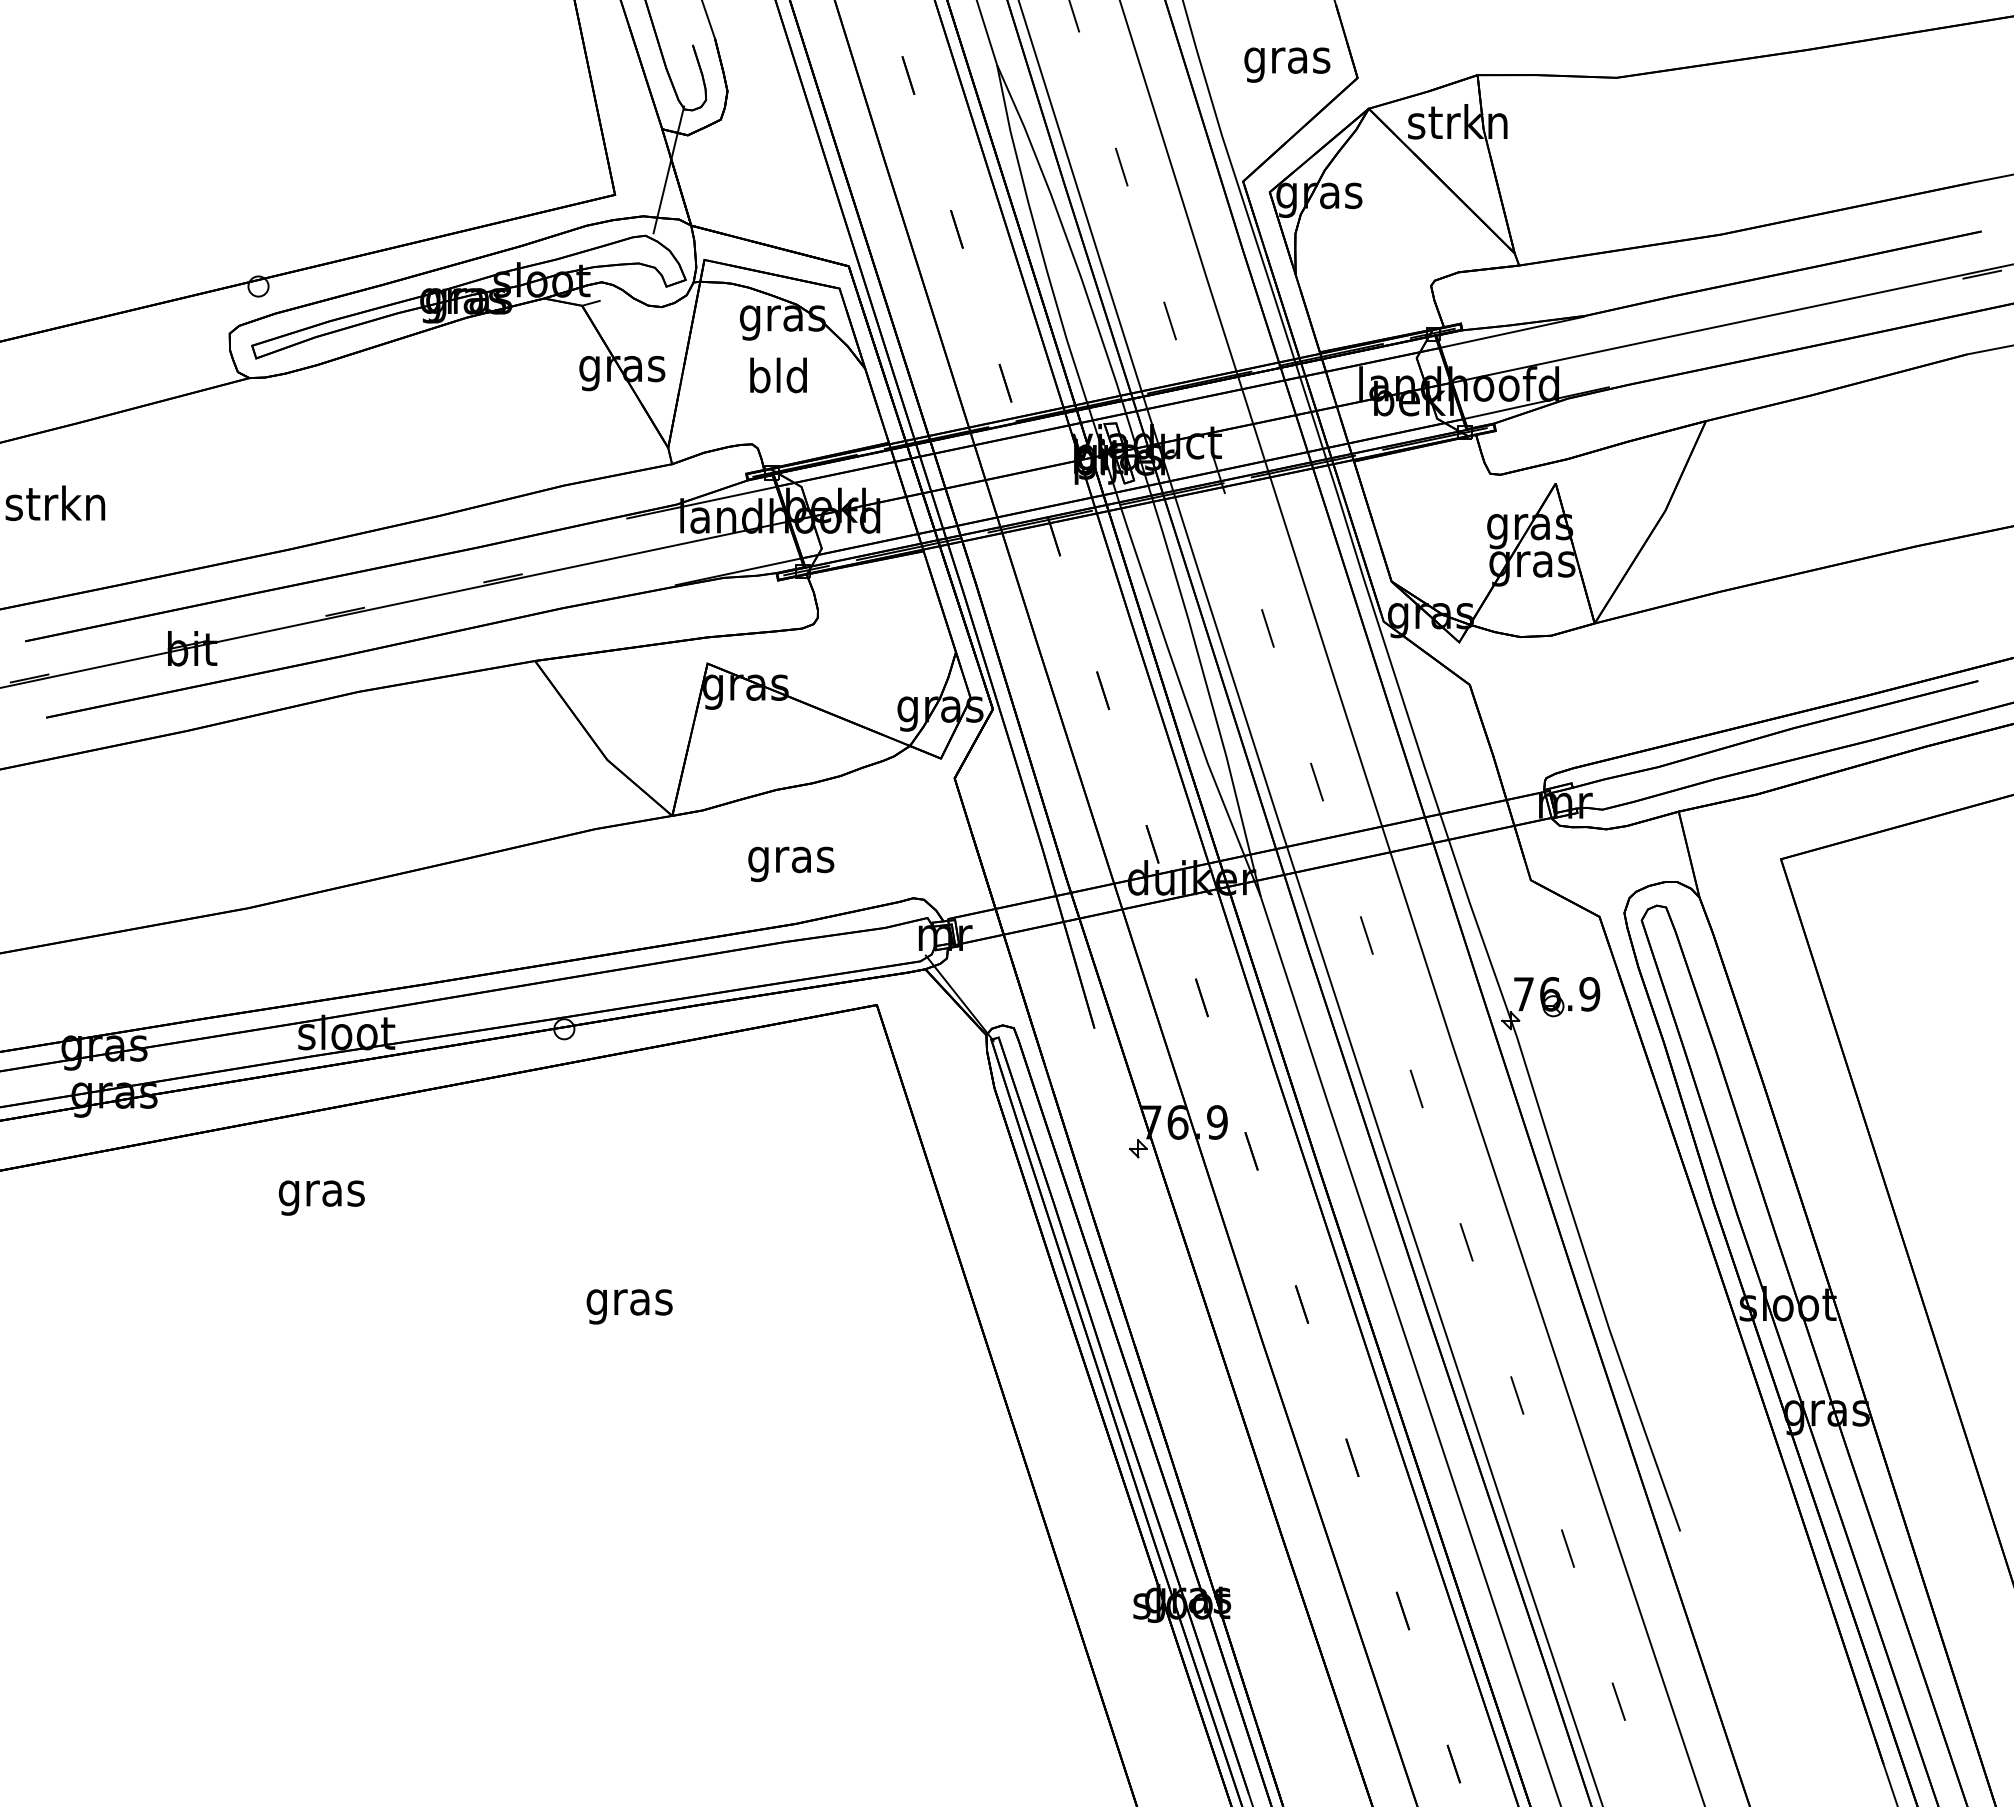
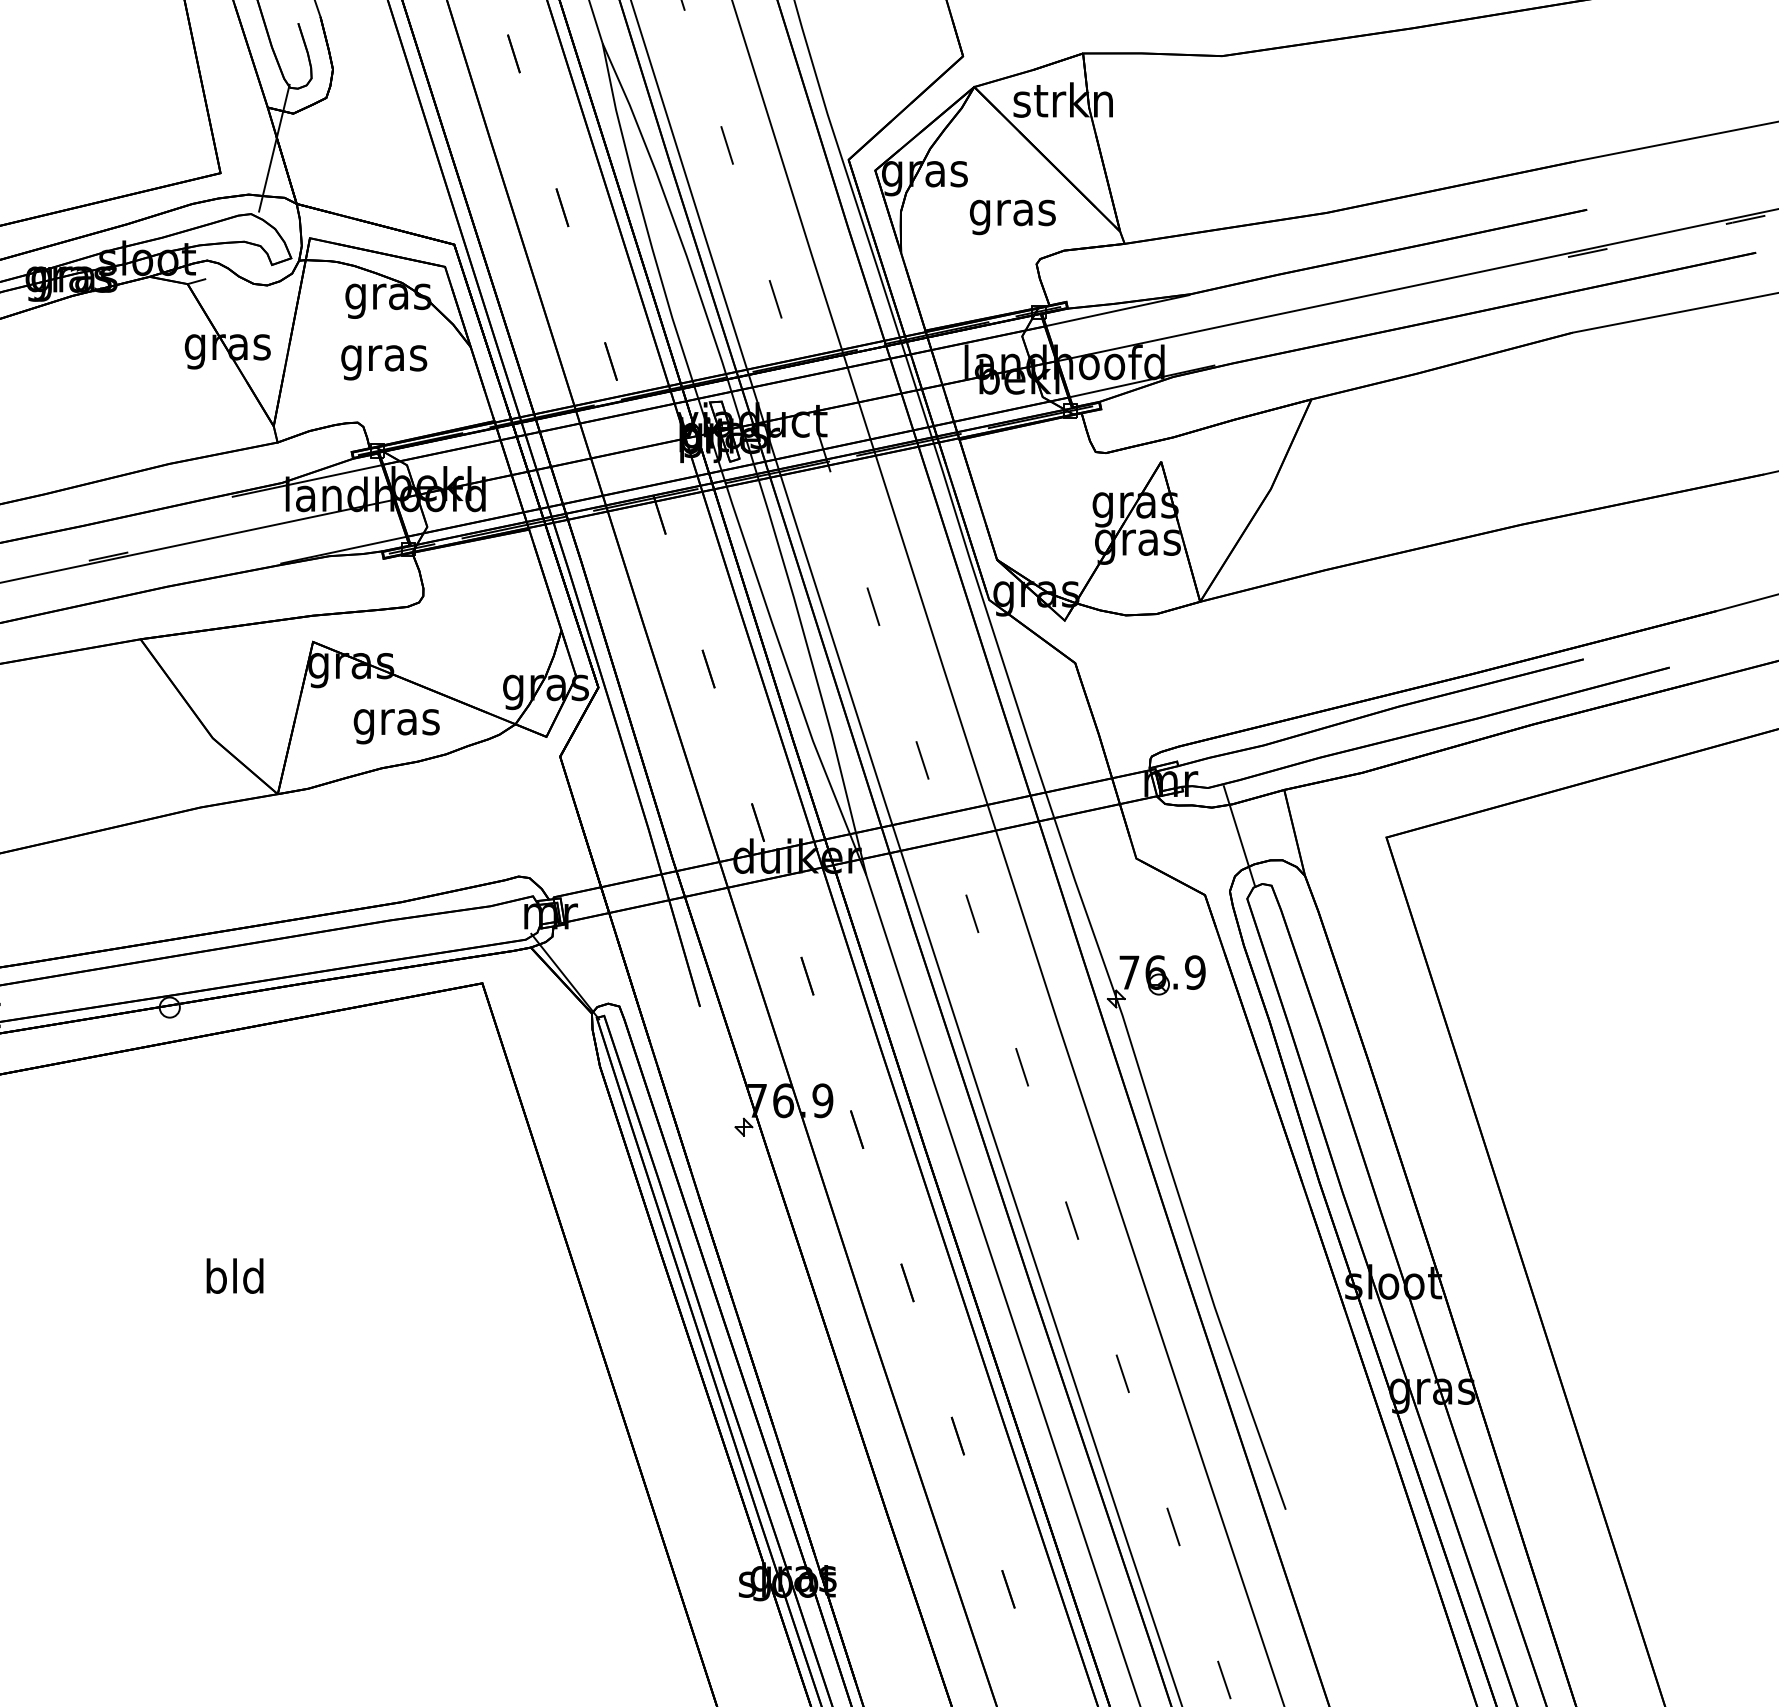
text: (1287, 64) -> (1013, 216), moved
text: (778, 379) -> (384, 357), bld -> gras
line: (1633, 857) -> (1239, 835), added
text: (791, 864) -> (397, 726), moved
text: (629, 1302) -> (235, 1280), gras -> bld

